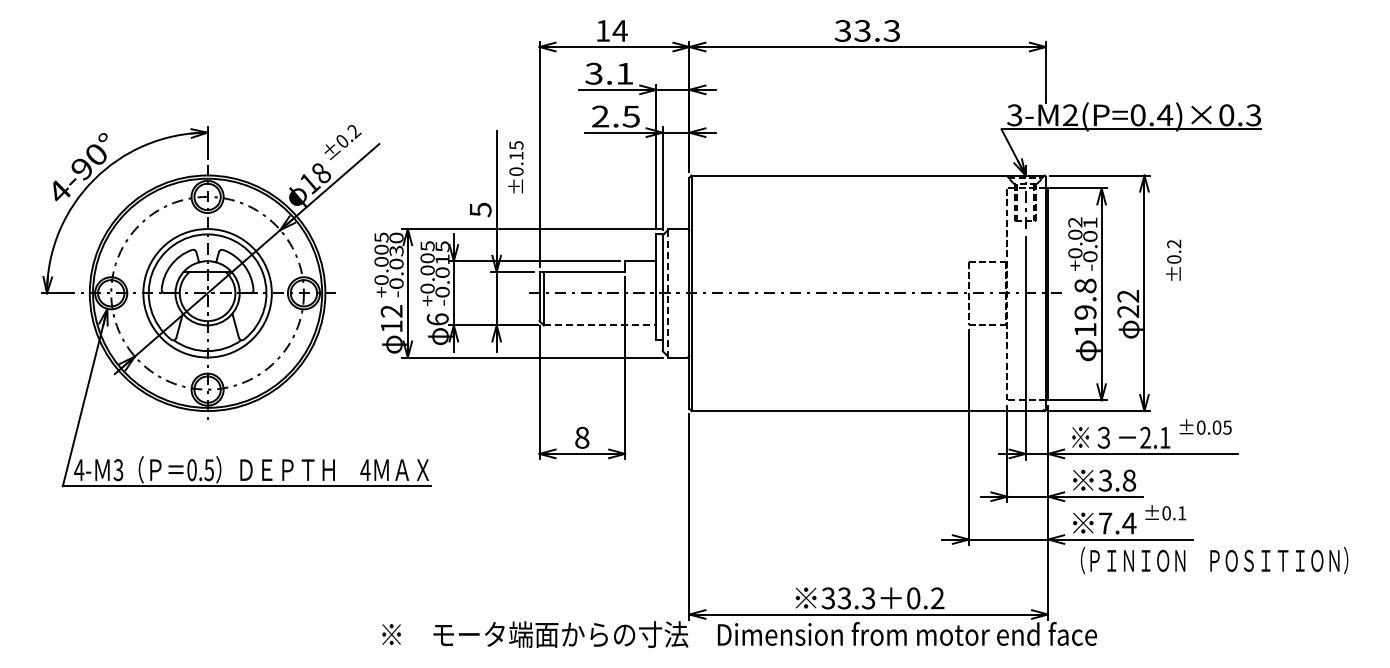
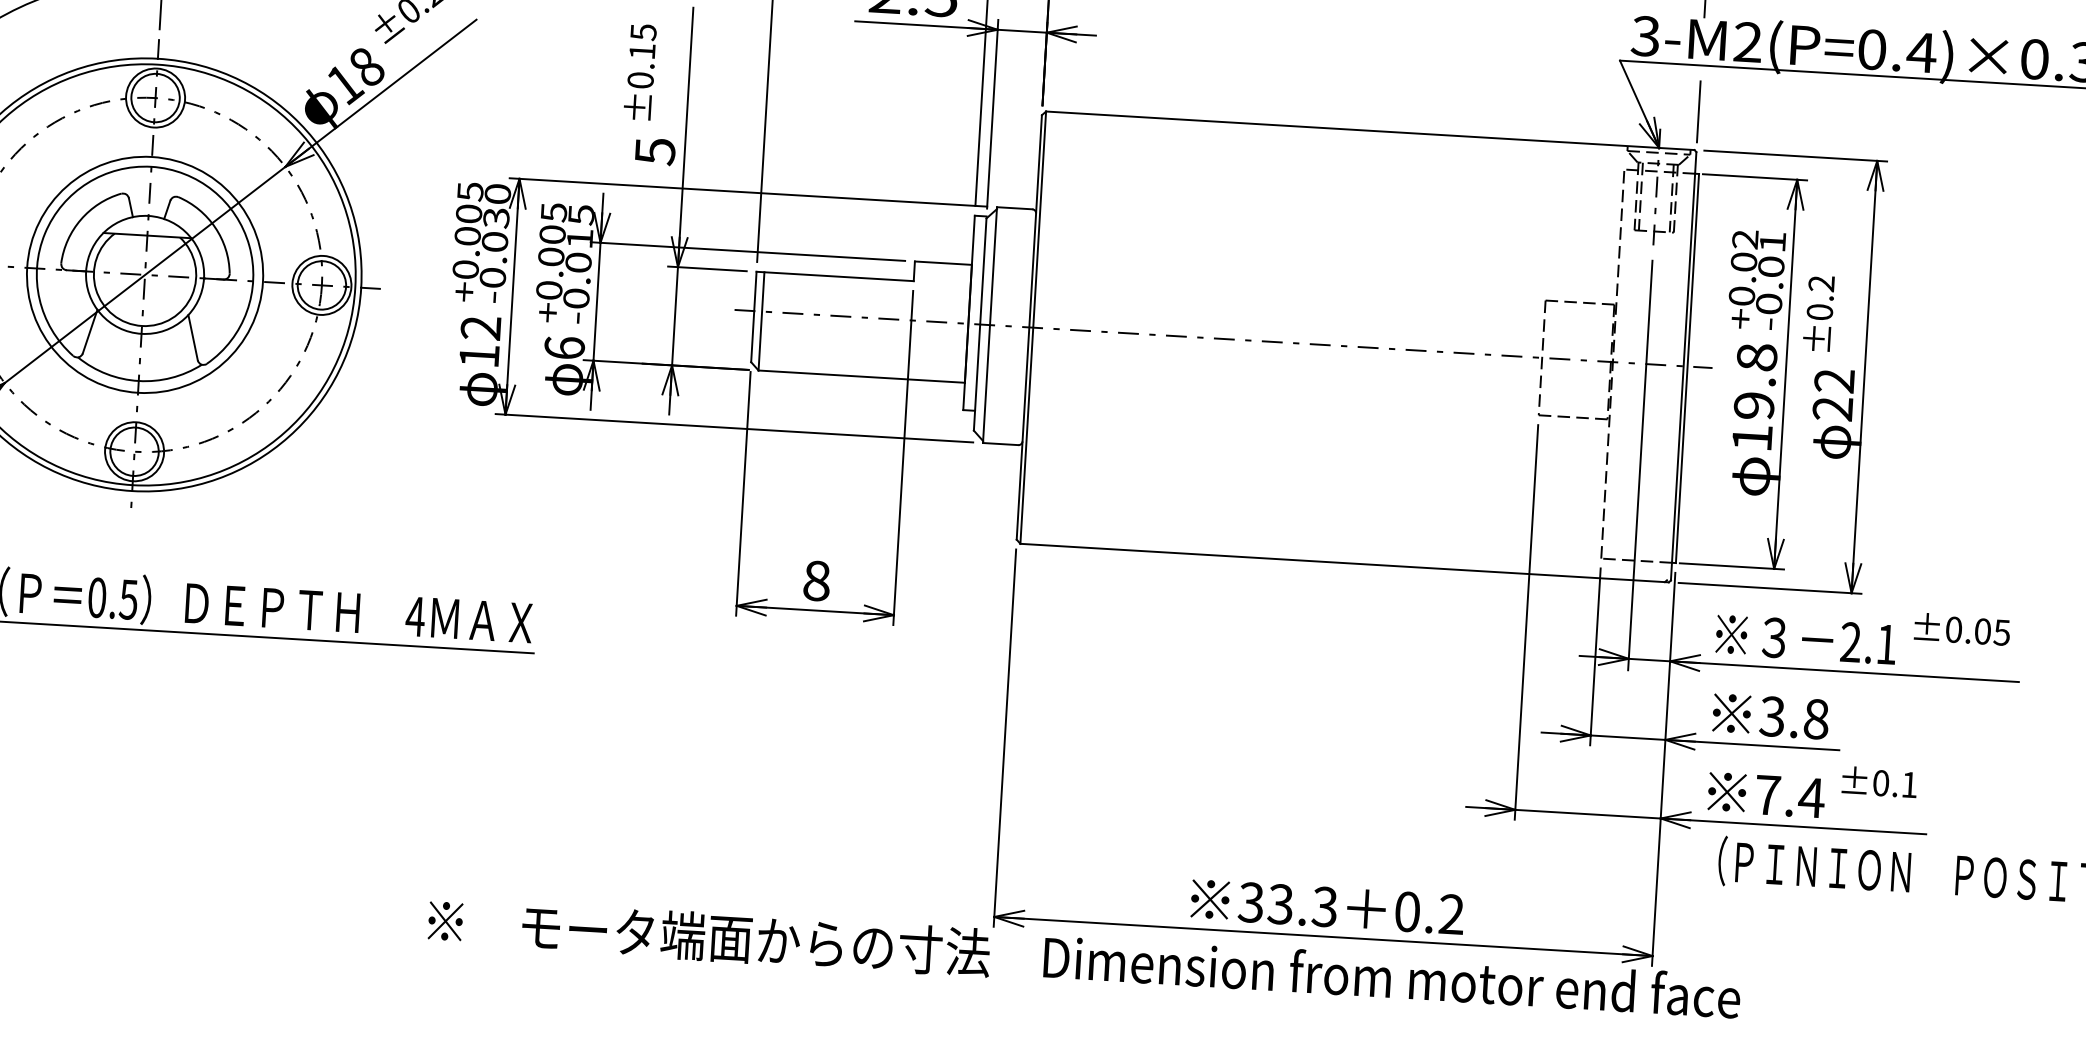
line: (1045, 154) -> (1697, 111), added
text: (515, 167) -> (639, 72), moved
text: (1173, 259) -> (1818, 312), moved
line: (668, 292) -> (991, 323), dashed -> solid
line: (600, 325) -> (862, 376), dashed -> solid

